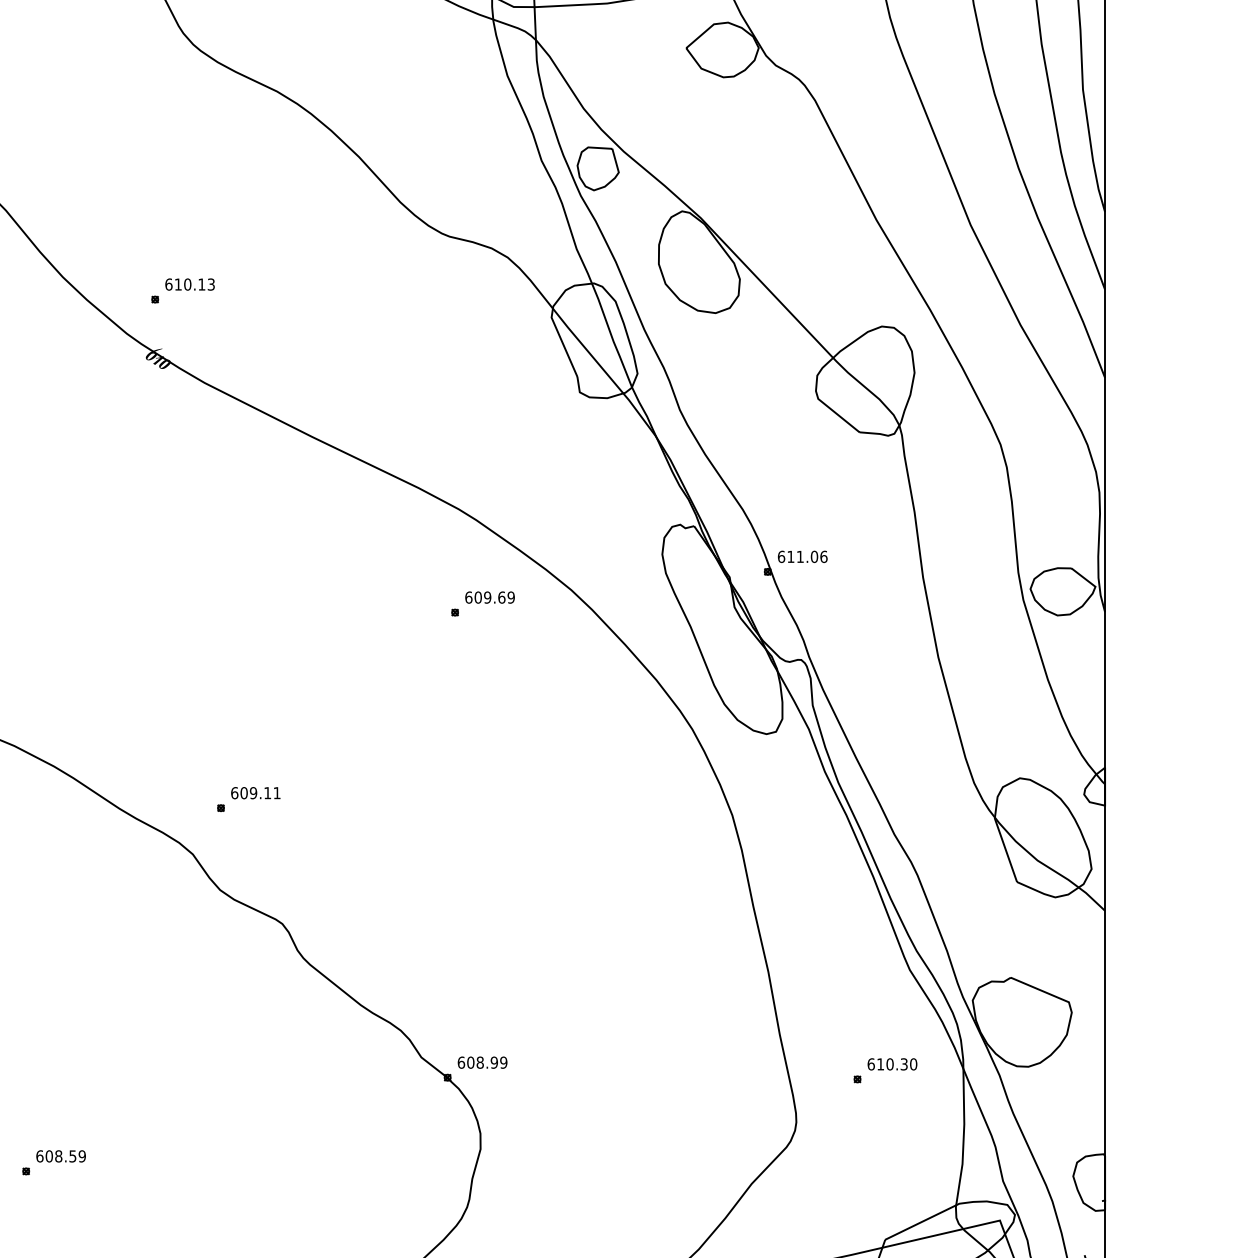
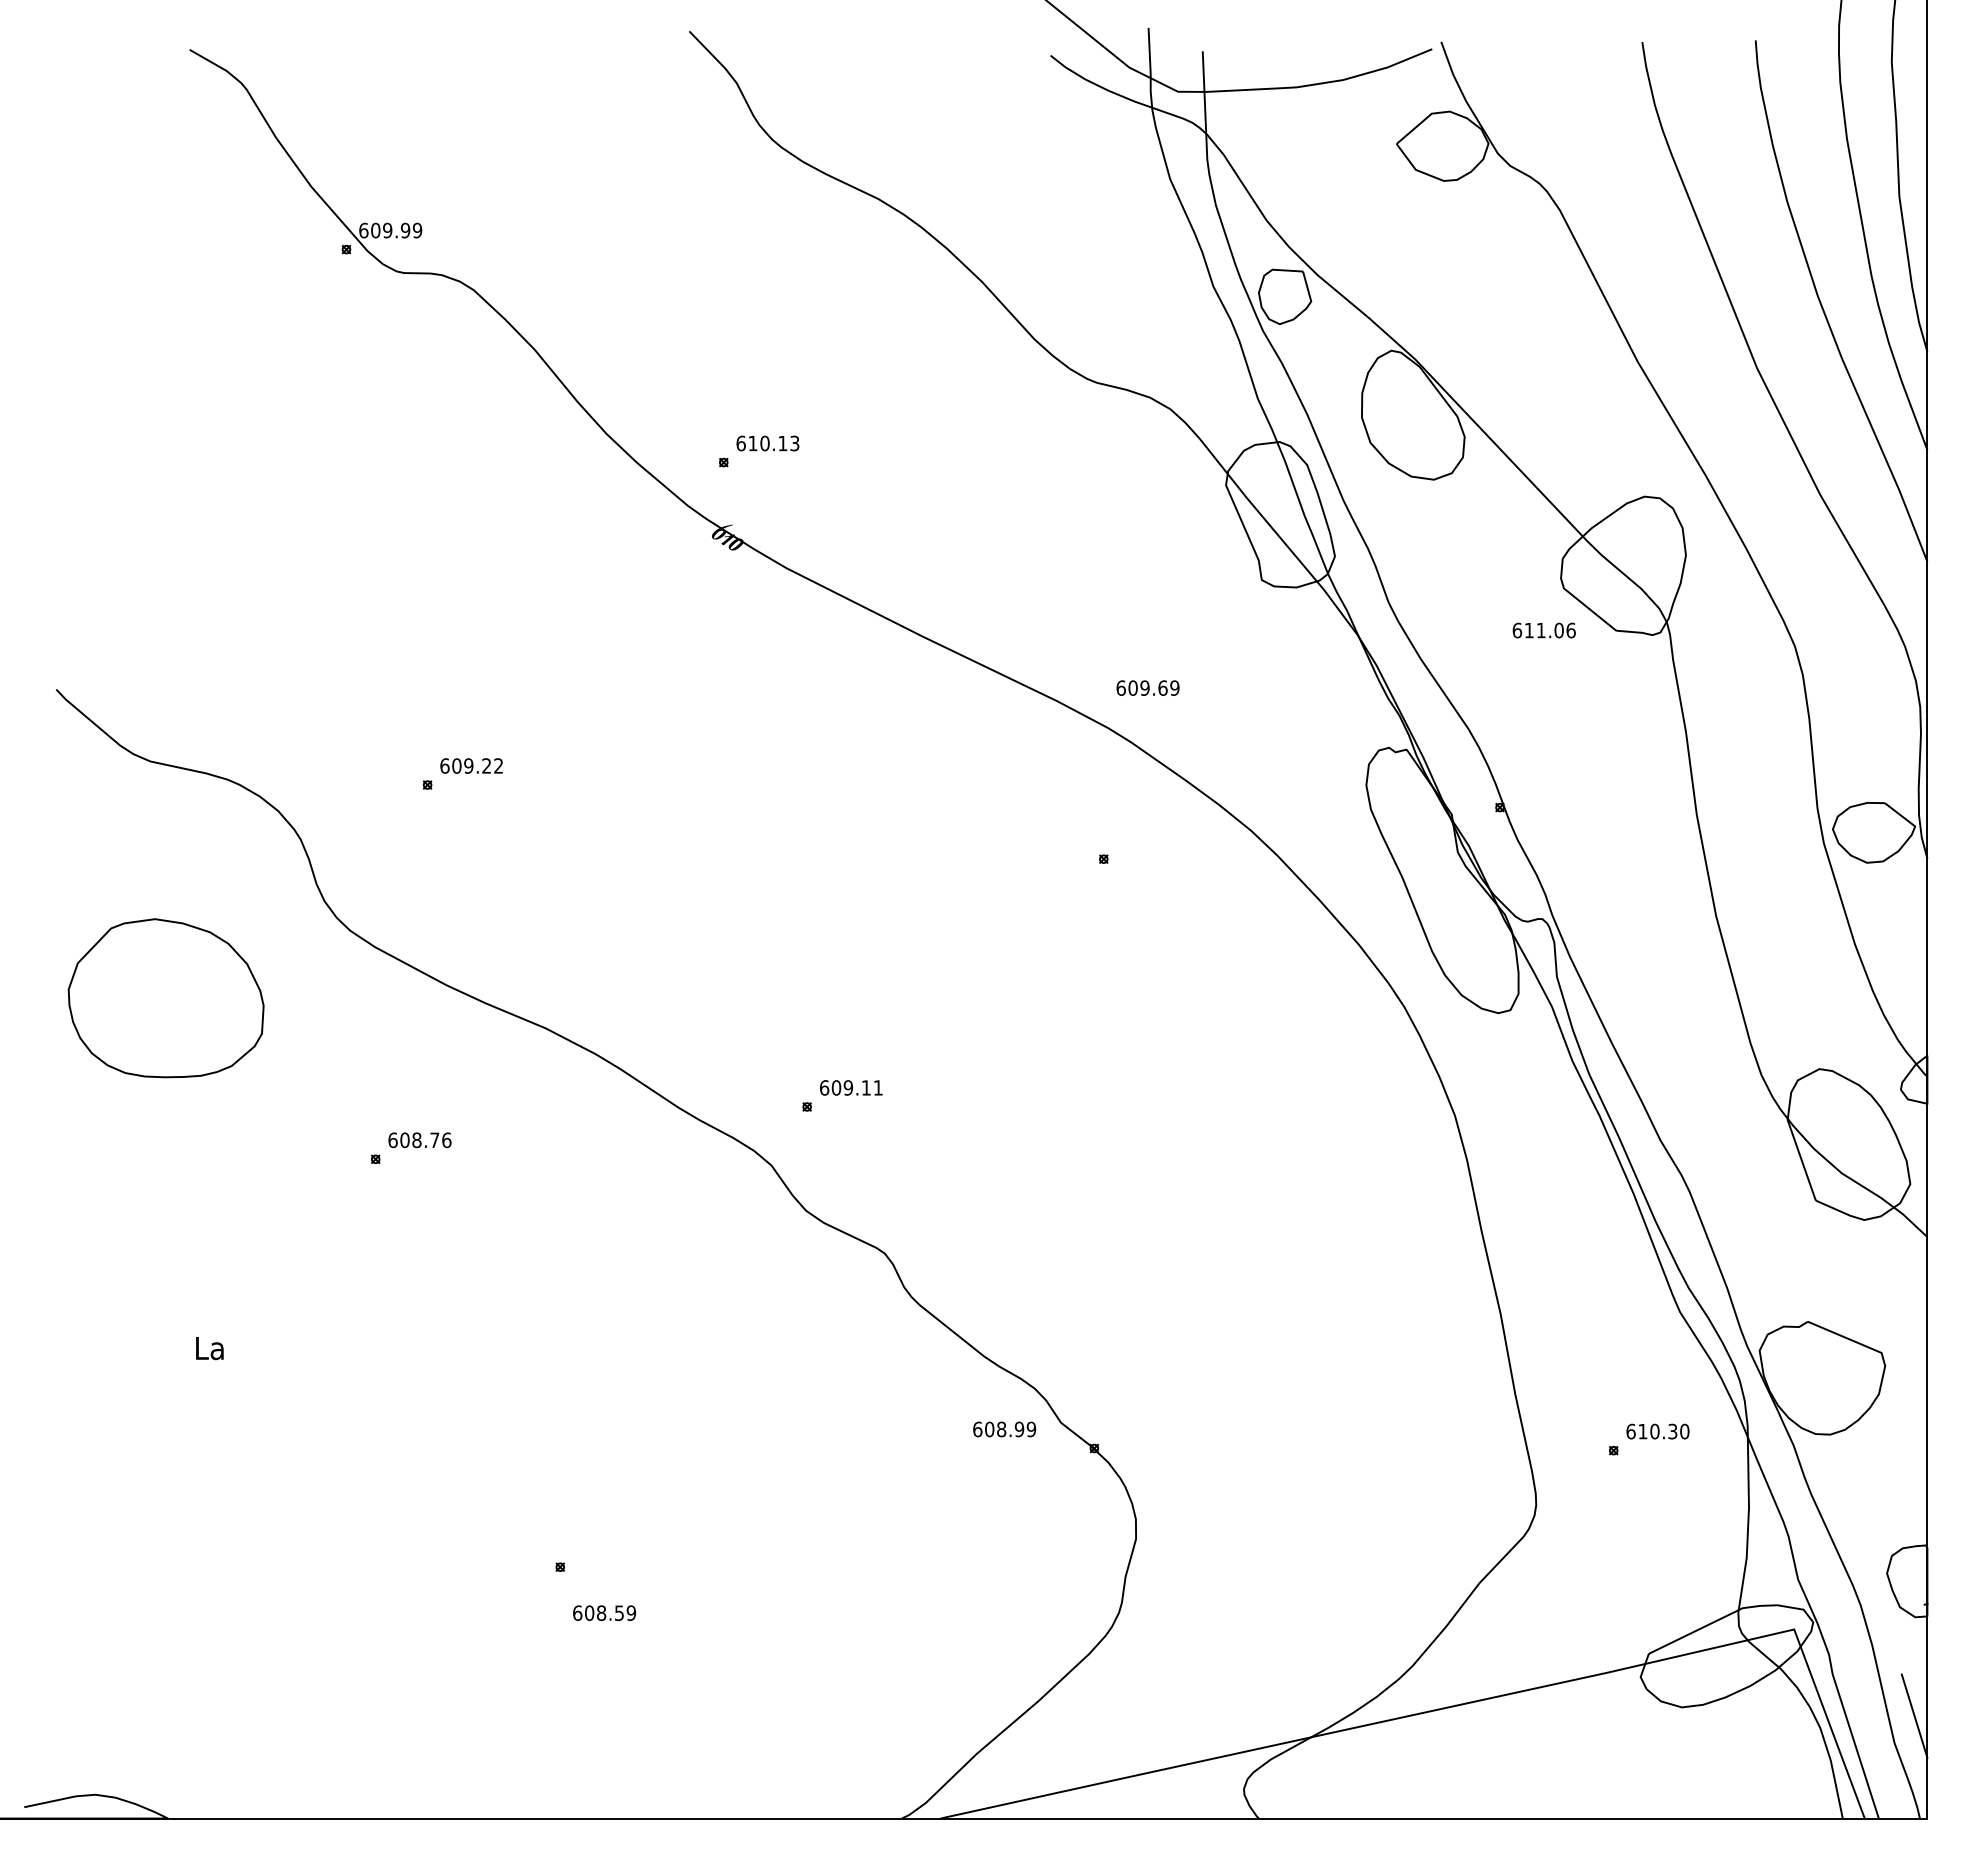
text: (802, 556) -> (1543, 630), moved
text: (489, 597) -> (1147, 687), moved
text: (482, 1062) -> (1004, 1429), moved
text: (61, 1155) -> (604, 1612), moved

